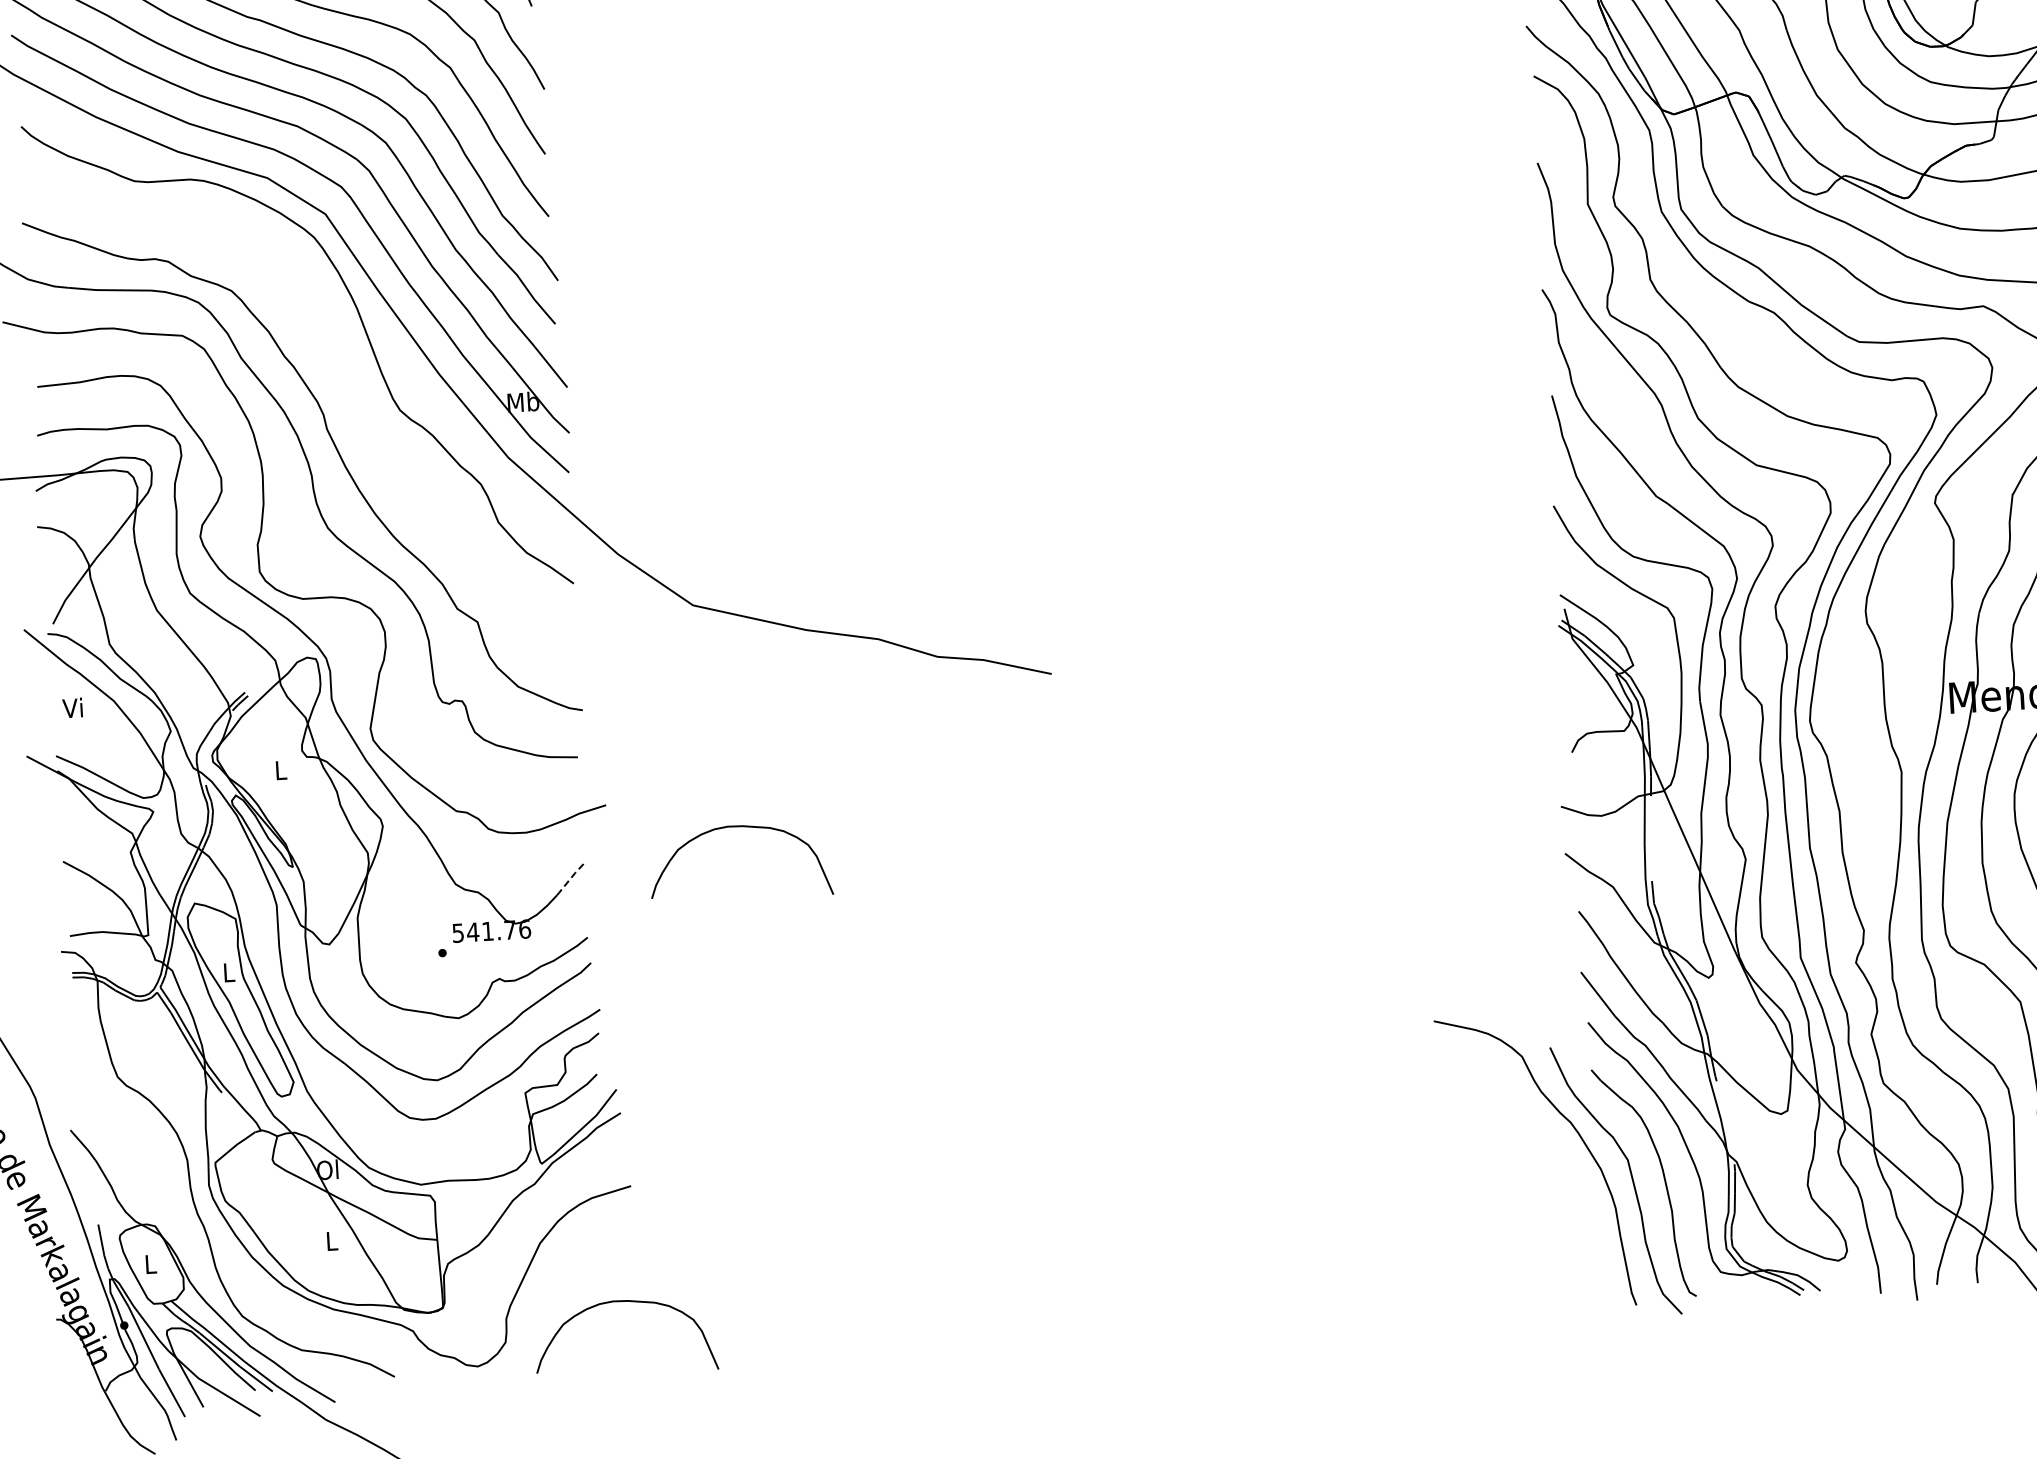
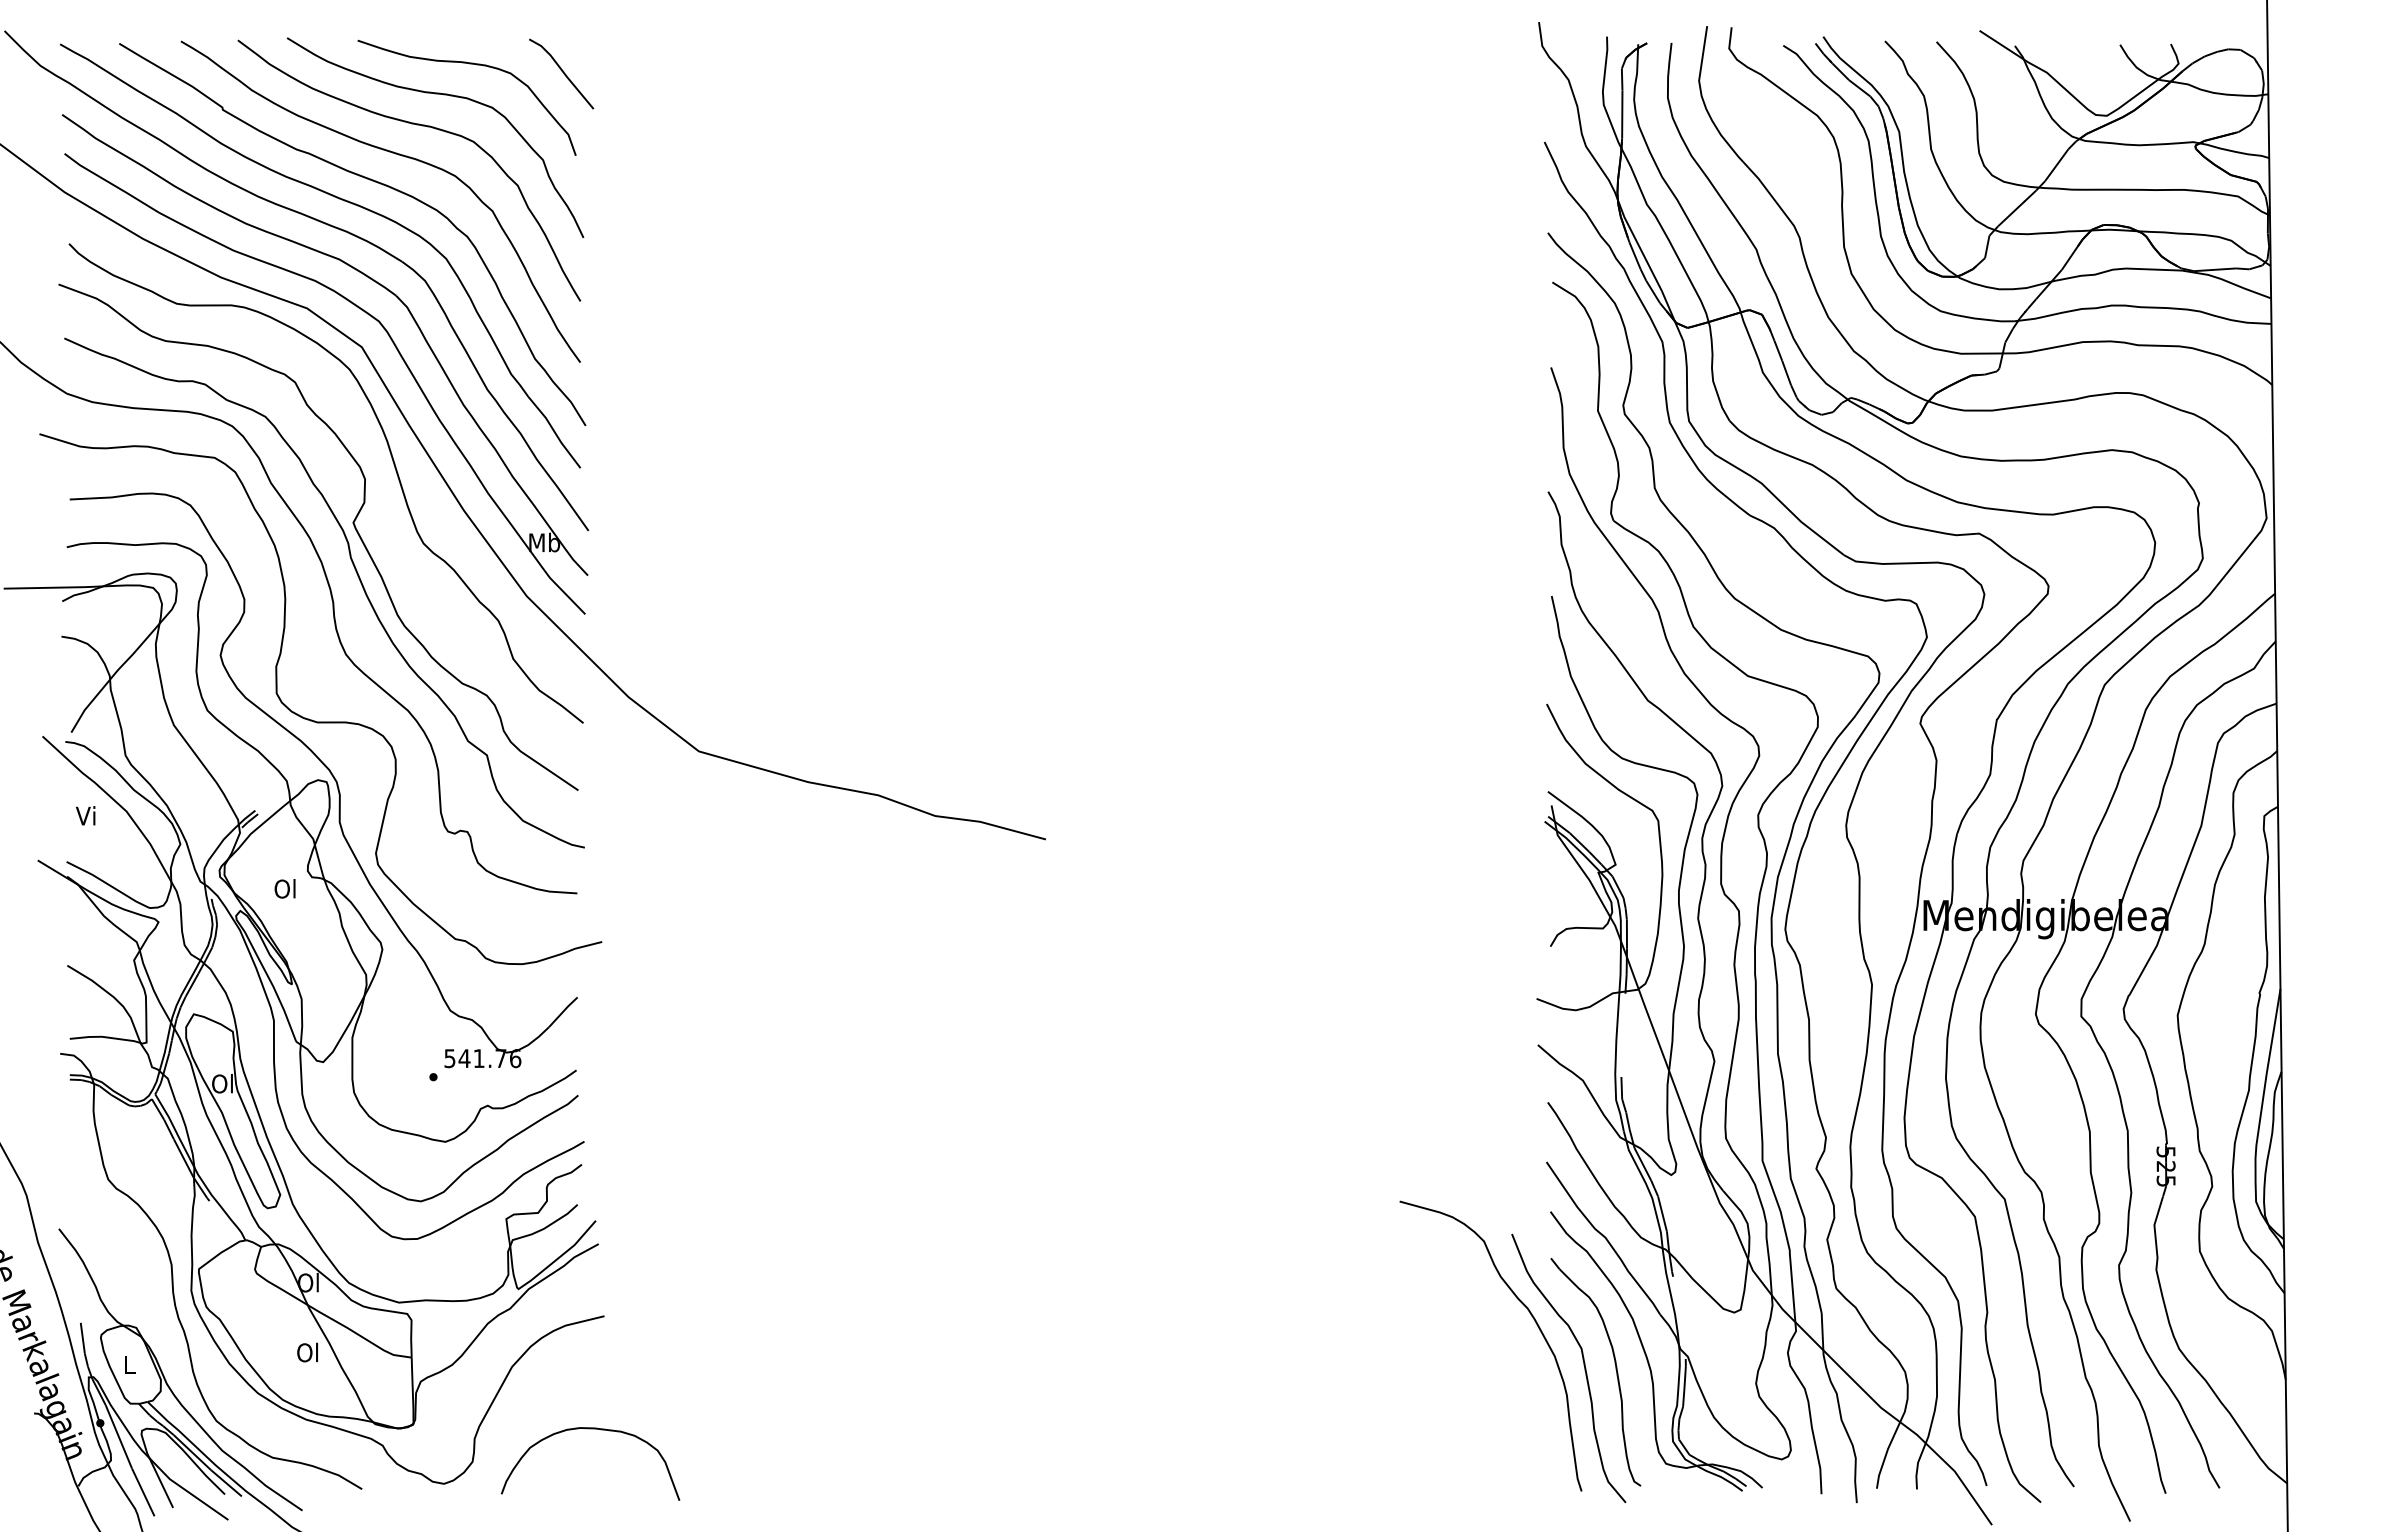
curve: (326, 394) -> (352, 523), added
text: (279, 770) -> (284, 888), L -> Ol
curve: (738, 827) -> (730, 971), removed
line: (570, 877) -> (563, 1010), dashed -> solid
text: (228, 972) -> (222, 1083), L -> Ol
text: (330, 1241) -> (307, 1352), L -> Ol

